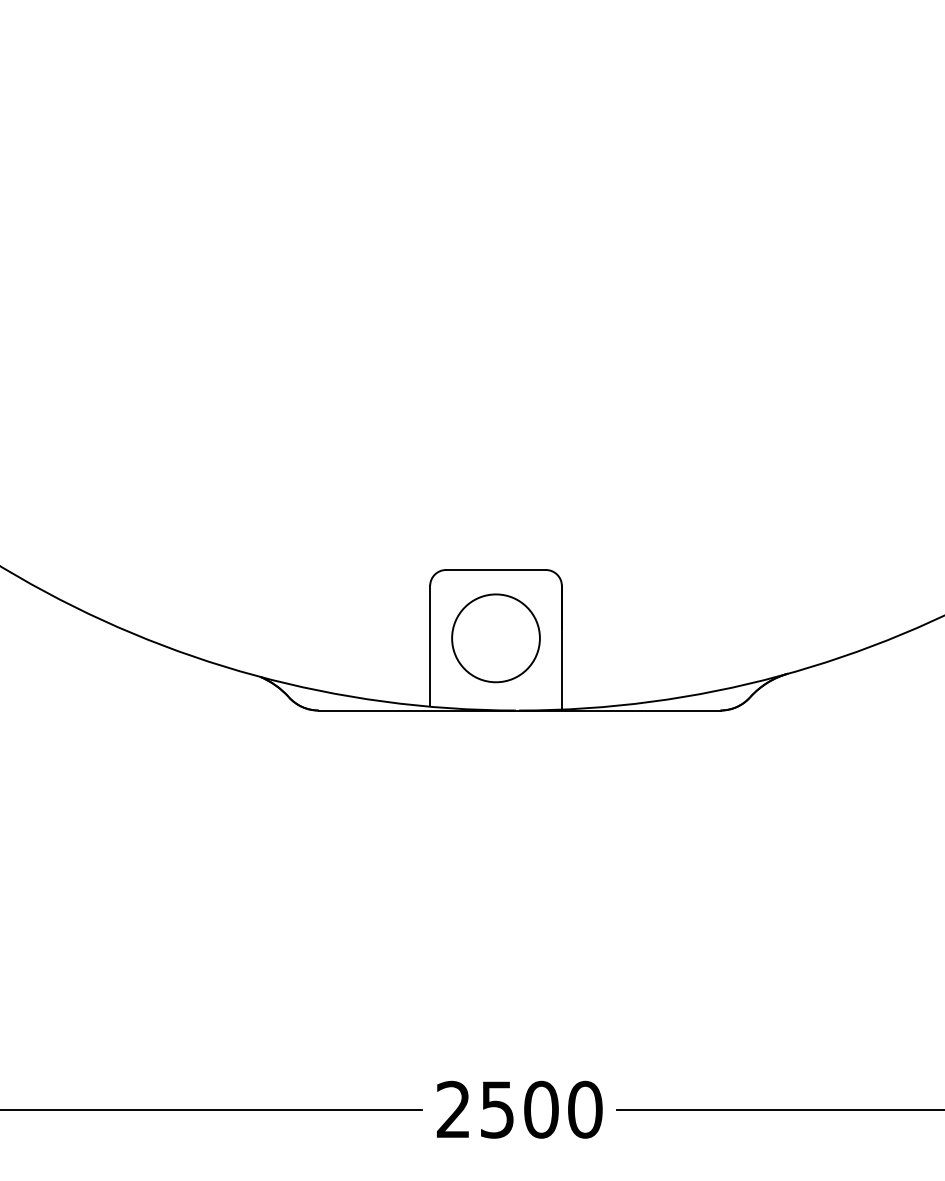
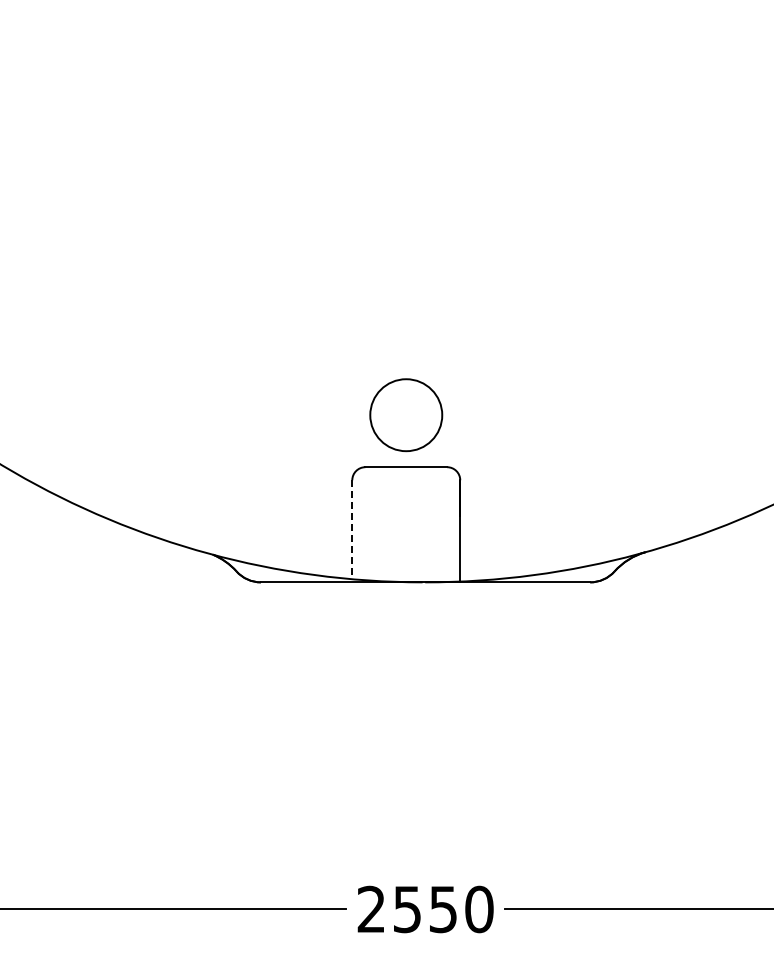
circle: (496, 638) -> (406, 415), moved
line: (430, 647) -> (352, 530), solid -> dashed
text: (541, 1109) -> (443, 909), 2500 -> 2550

